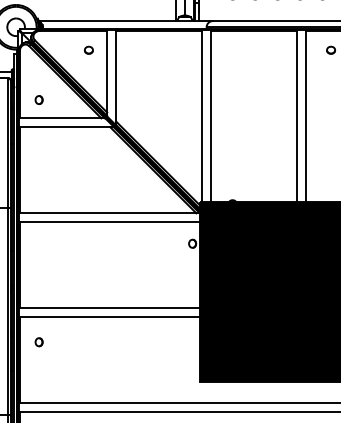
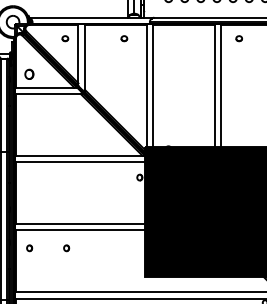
part: (171, 50) -> (124, 38), added
part: (38, 100) -> (29, 74), size x1.6
part: (90, 342) -> (66, 248), added

